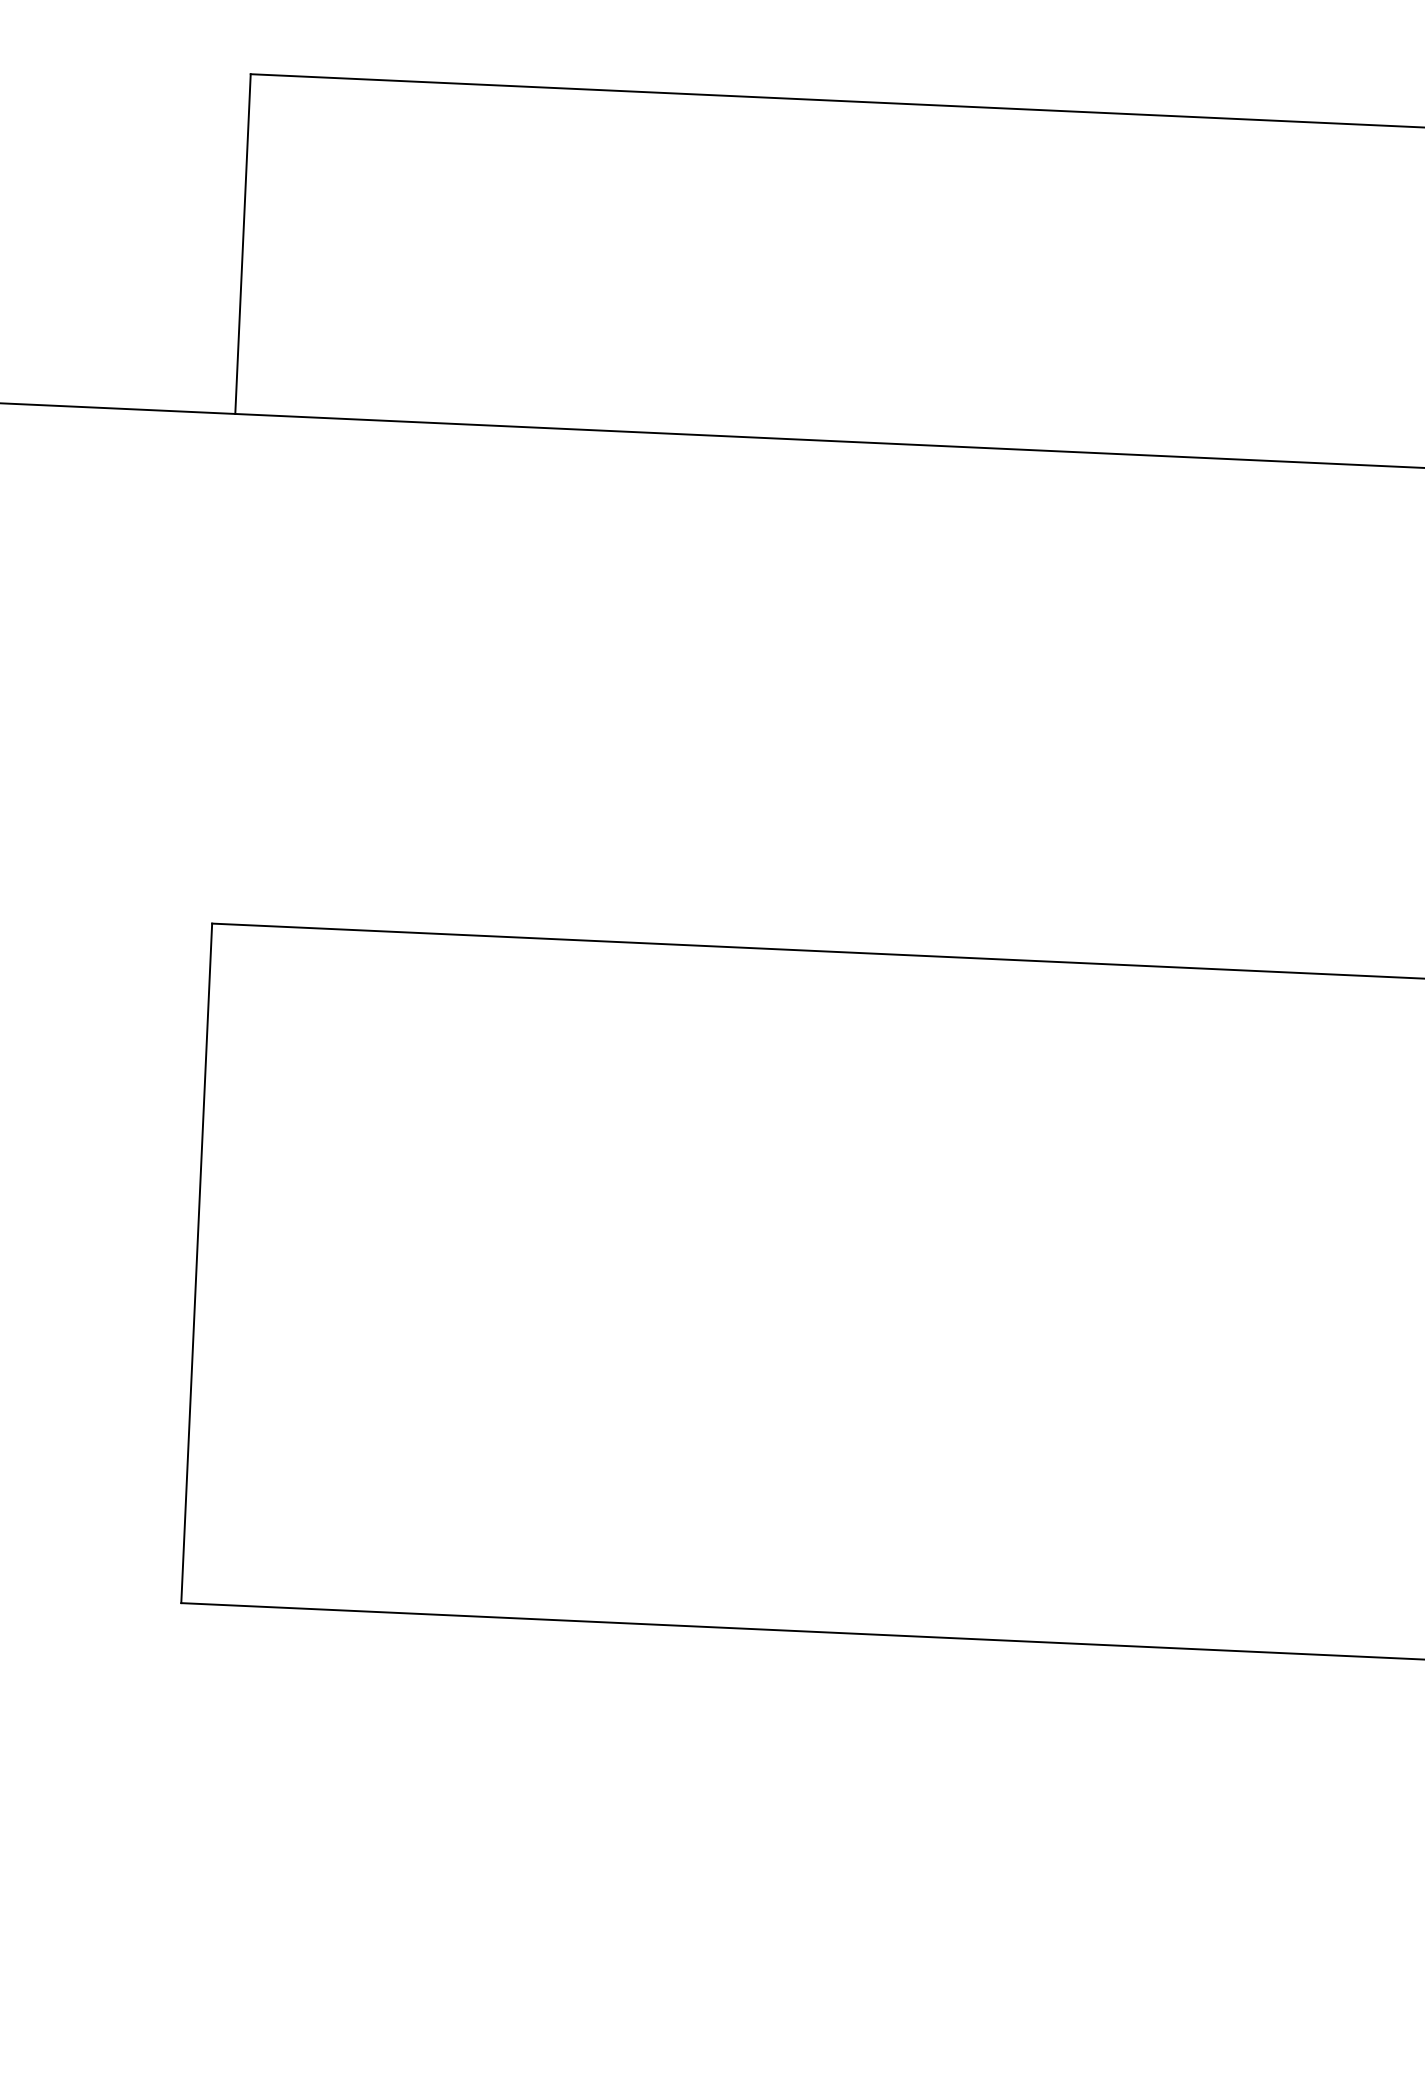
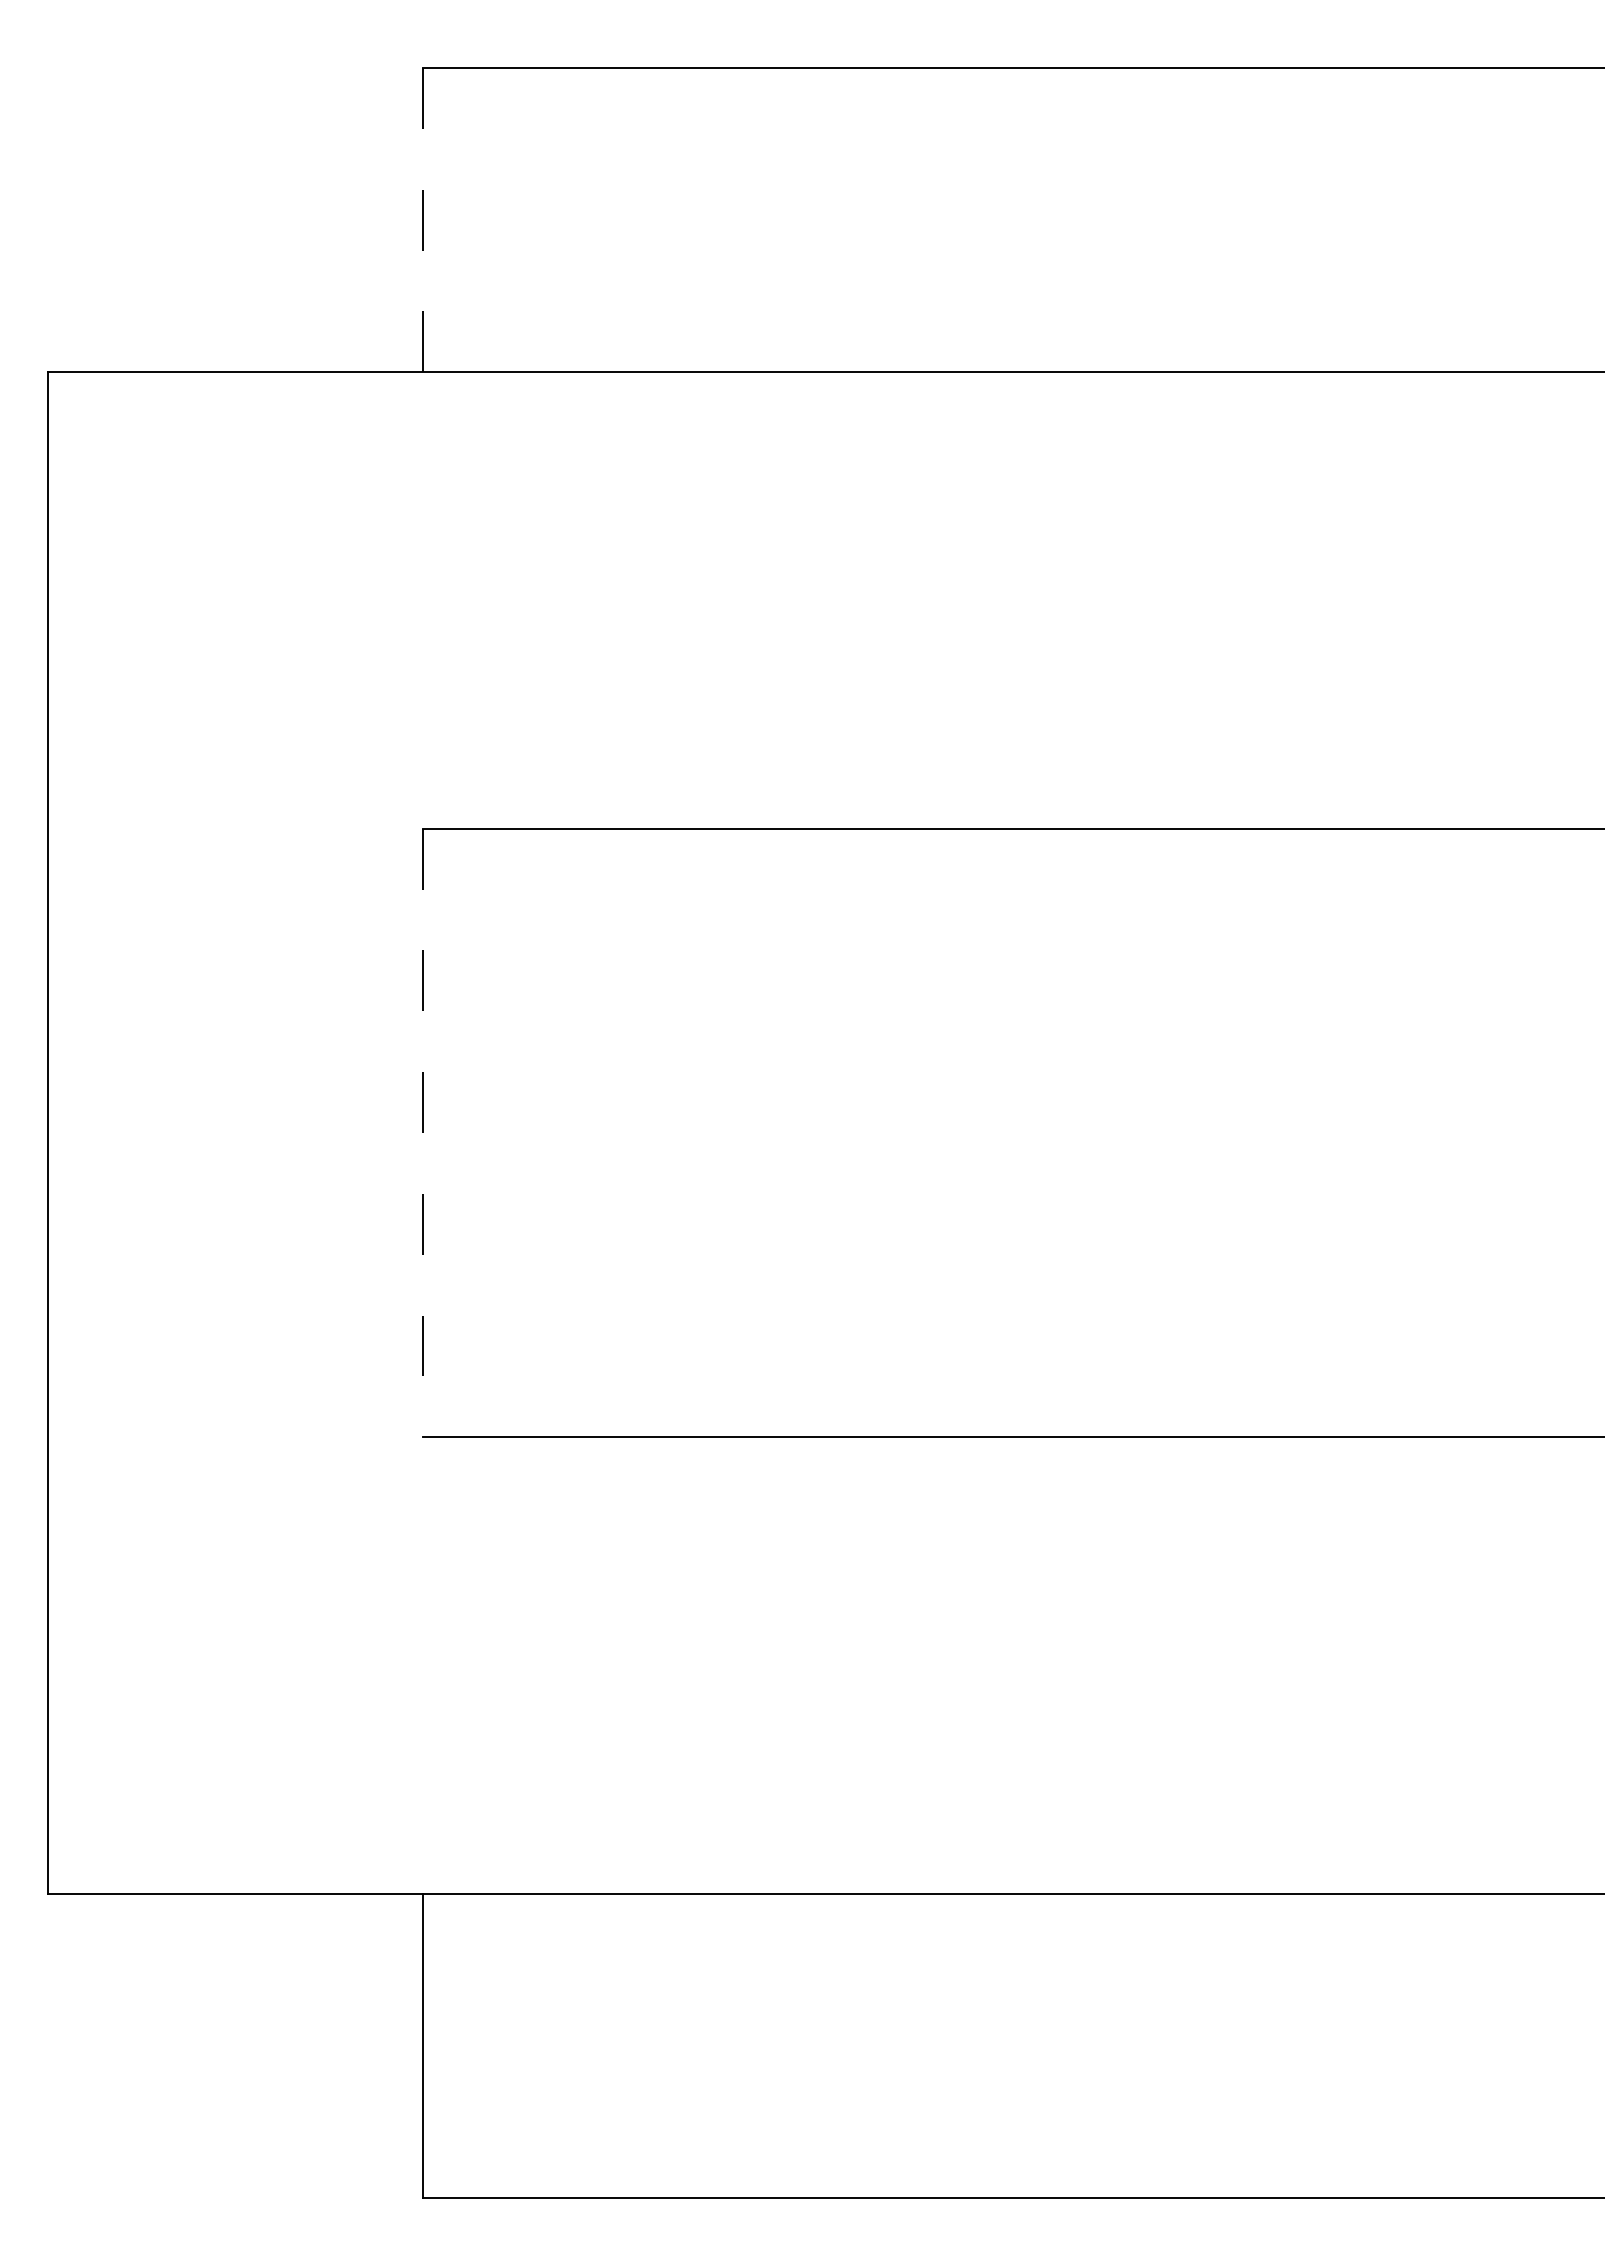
line: (243, 244) -> (423, 220), solid -> dashed
line: (197, 1263) -> (423, 1133), solid -> dashed

